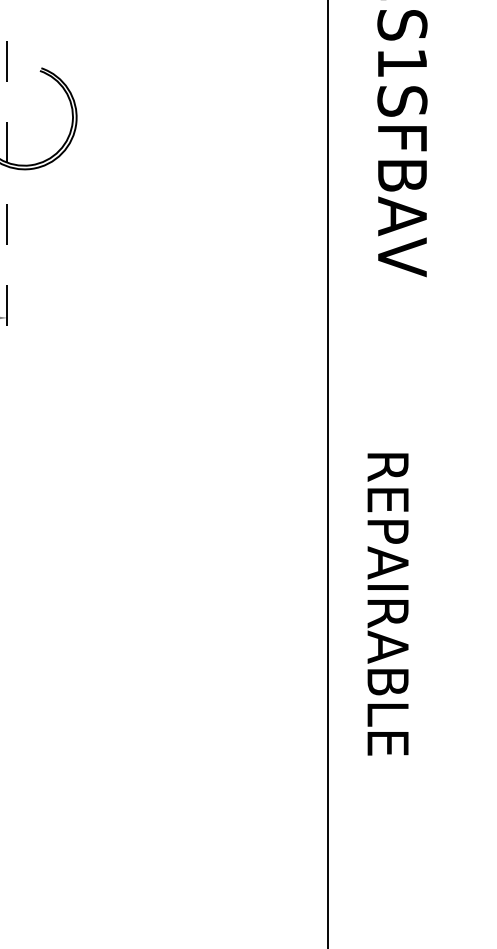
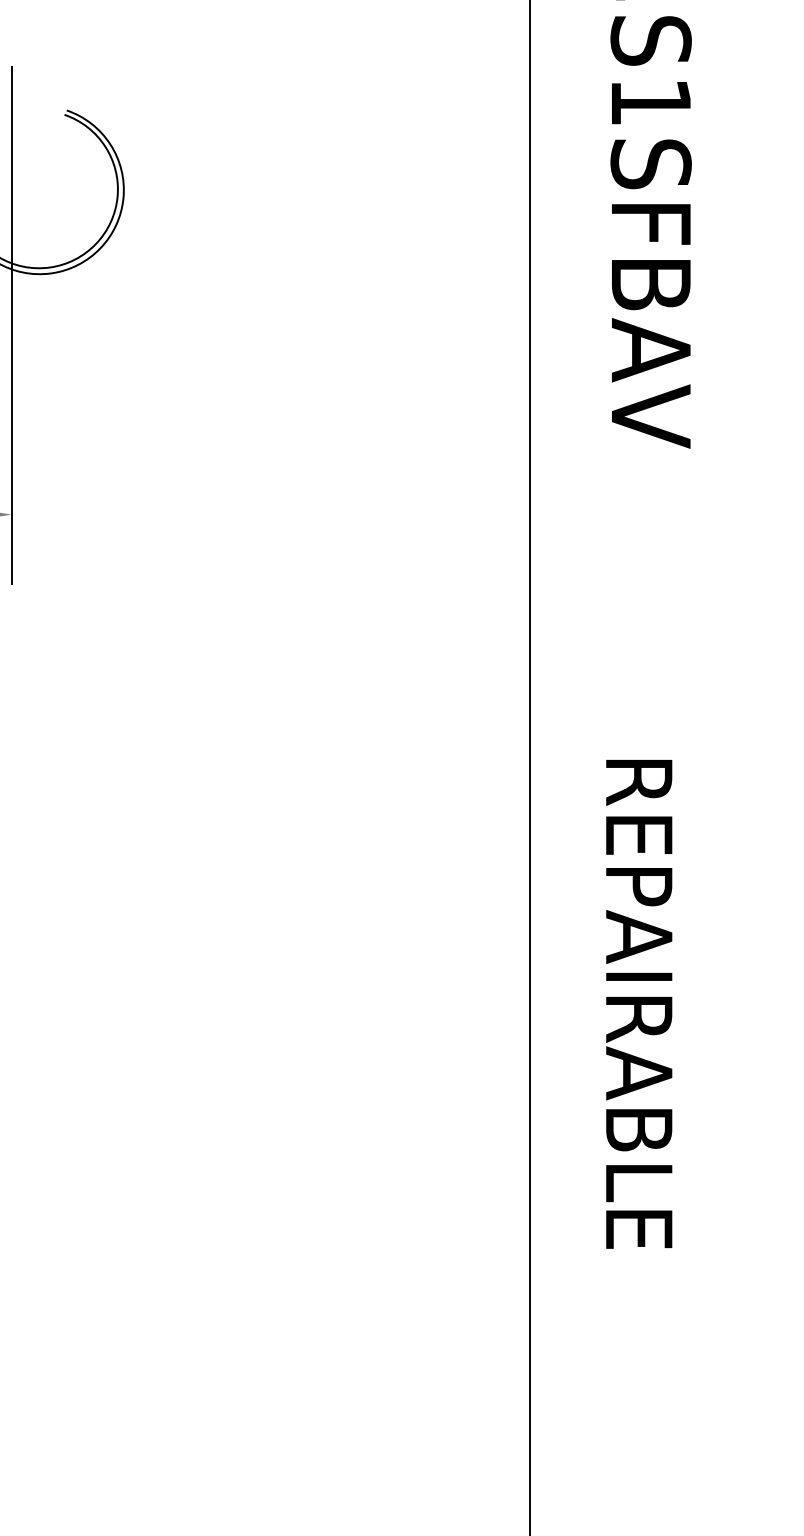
line: (7, 201) -> (11, 326), dashed -> solid
text: (387, 604) -> (638, 1004), moved

